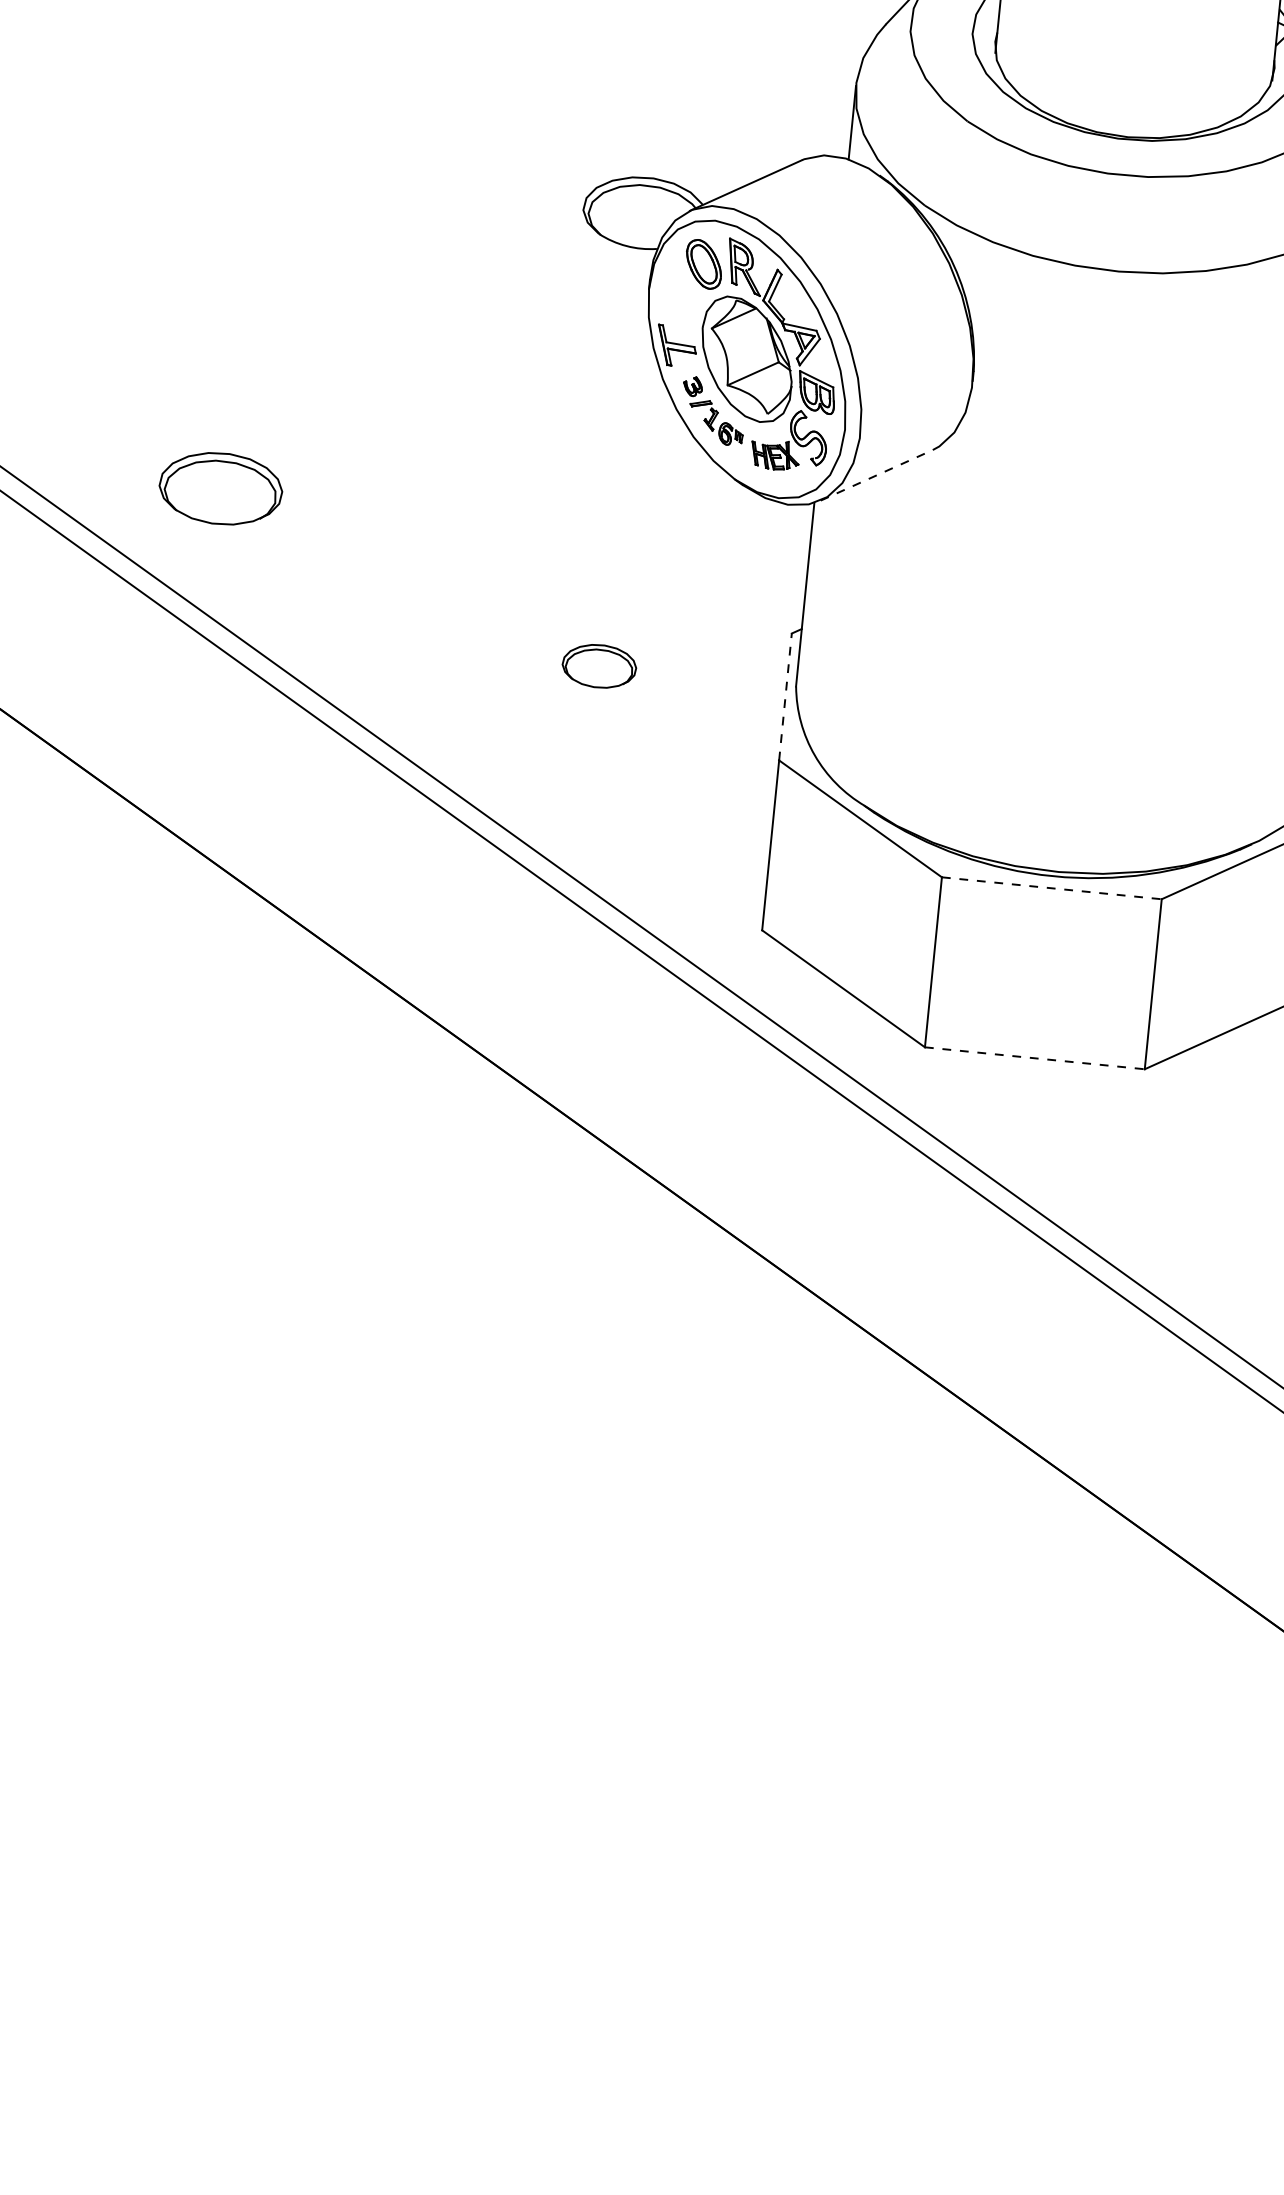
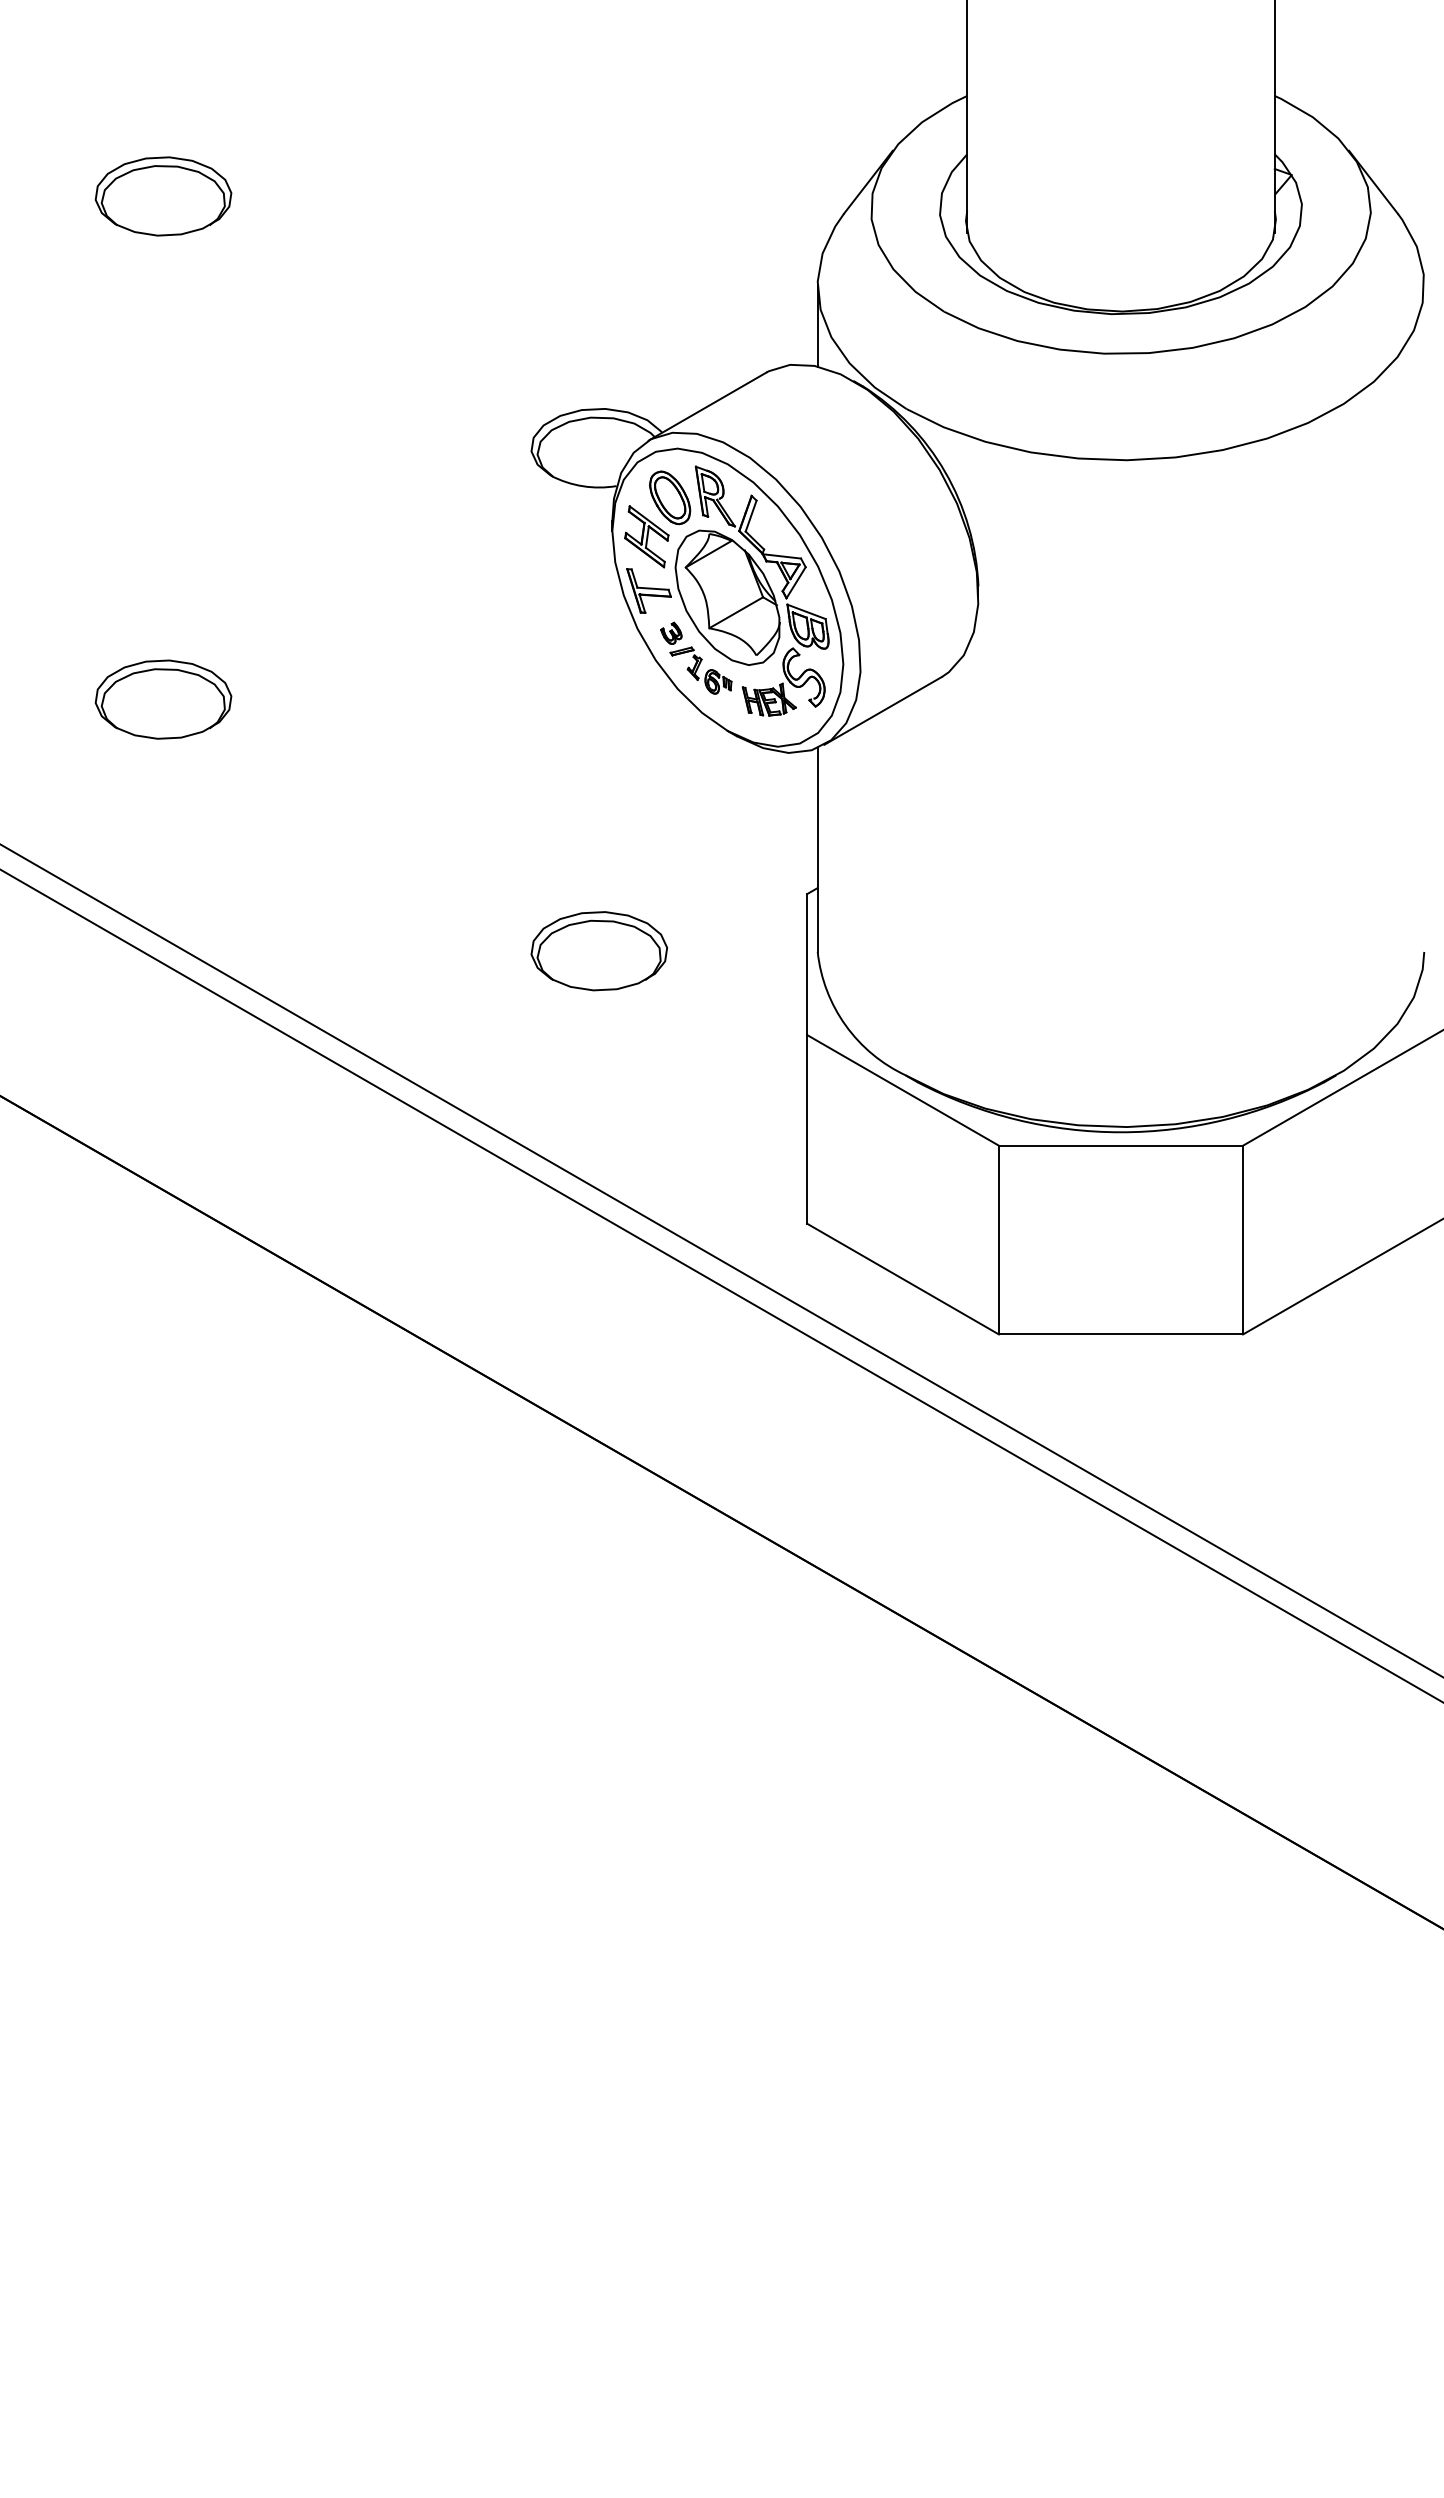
part: (679, 297) -> (646, 536), added
line: (877, 475) -> (883, 710), dashed -> solid
part: (220, 488) -> (163, 699), moved
part: (598, 666) -> (598, 951), size x1.67
line: (785, 696) -> (807, 964), dashed -> solid
line: (1052, 888) -> (1121, 1145), dashed -> solid
line: (1035, 1058) -> (1121, 1334), dashed -> solid

